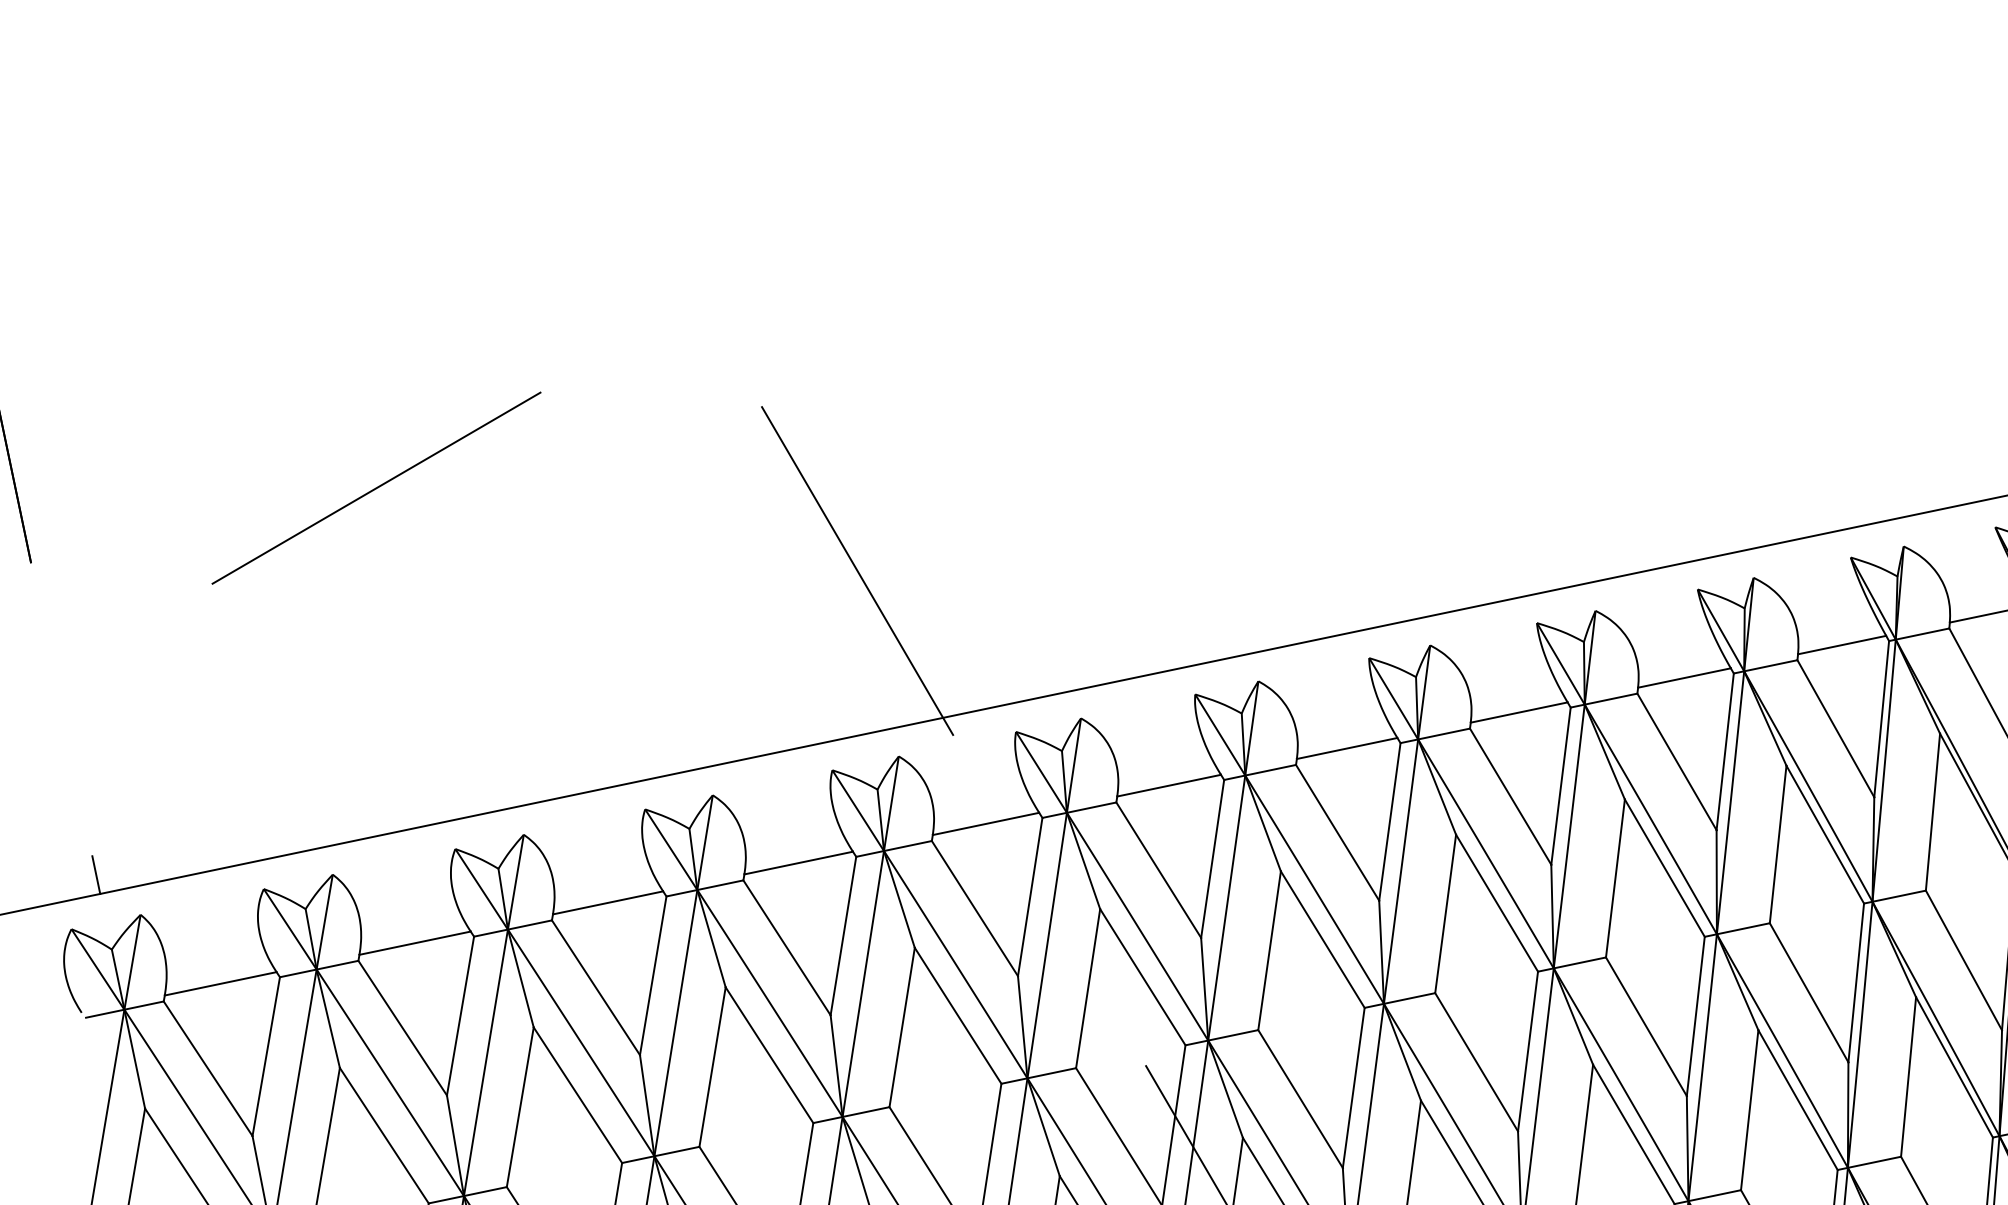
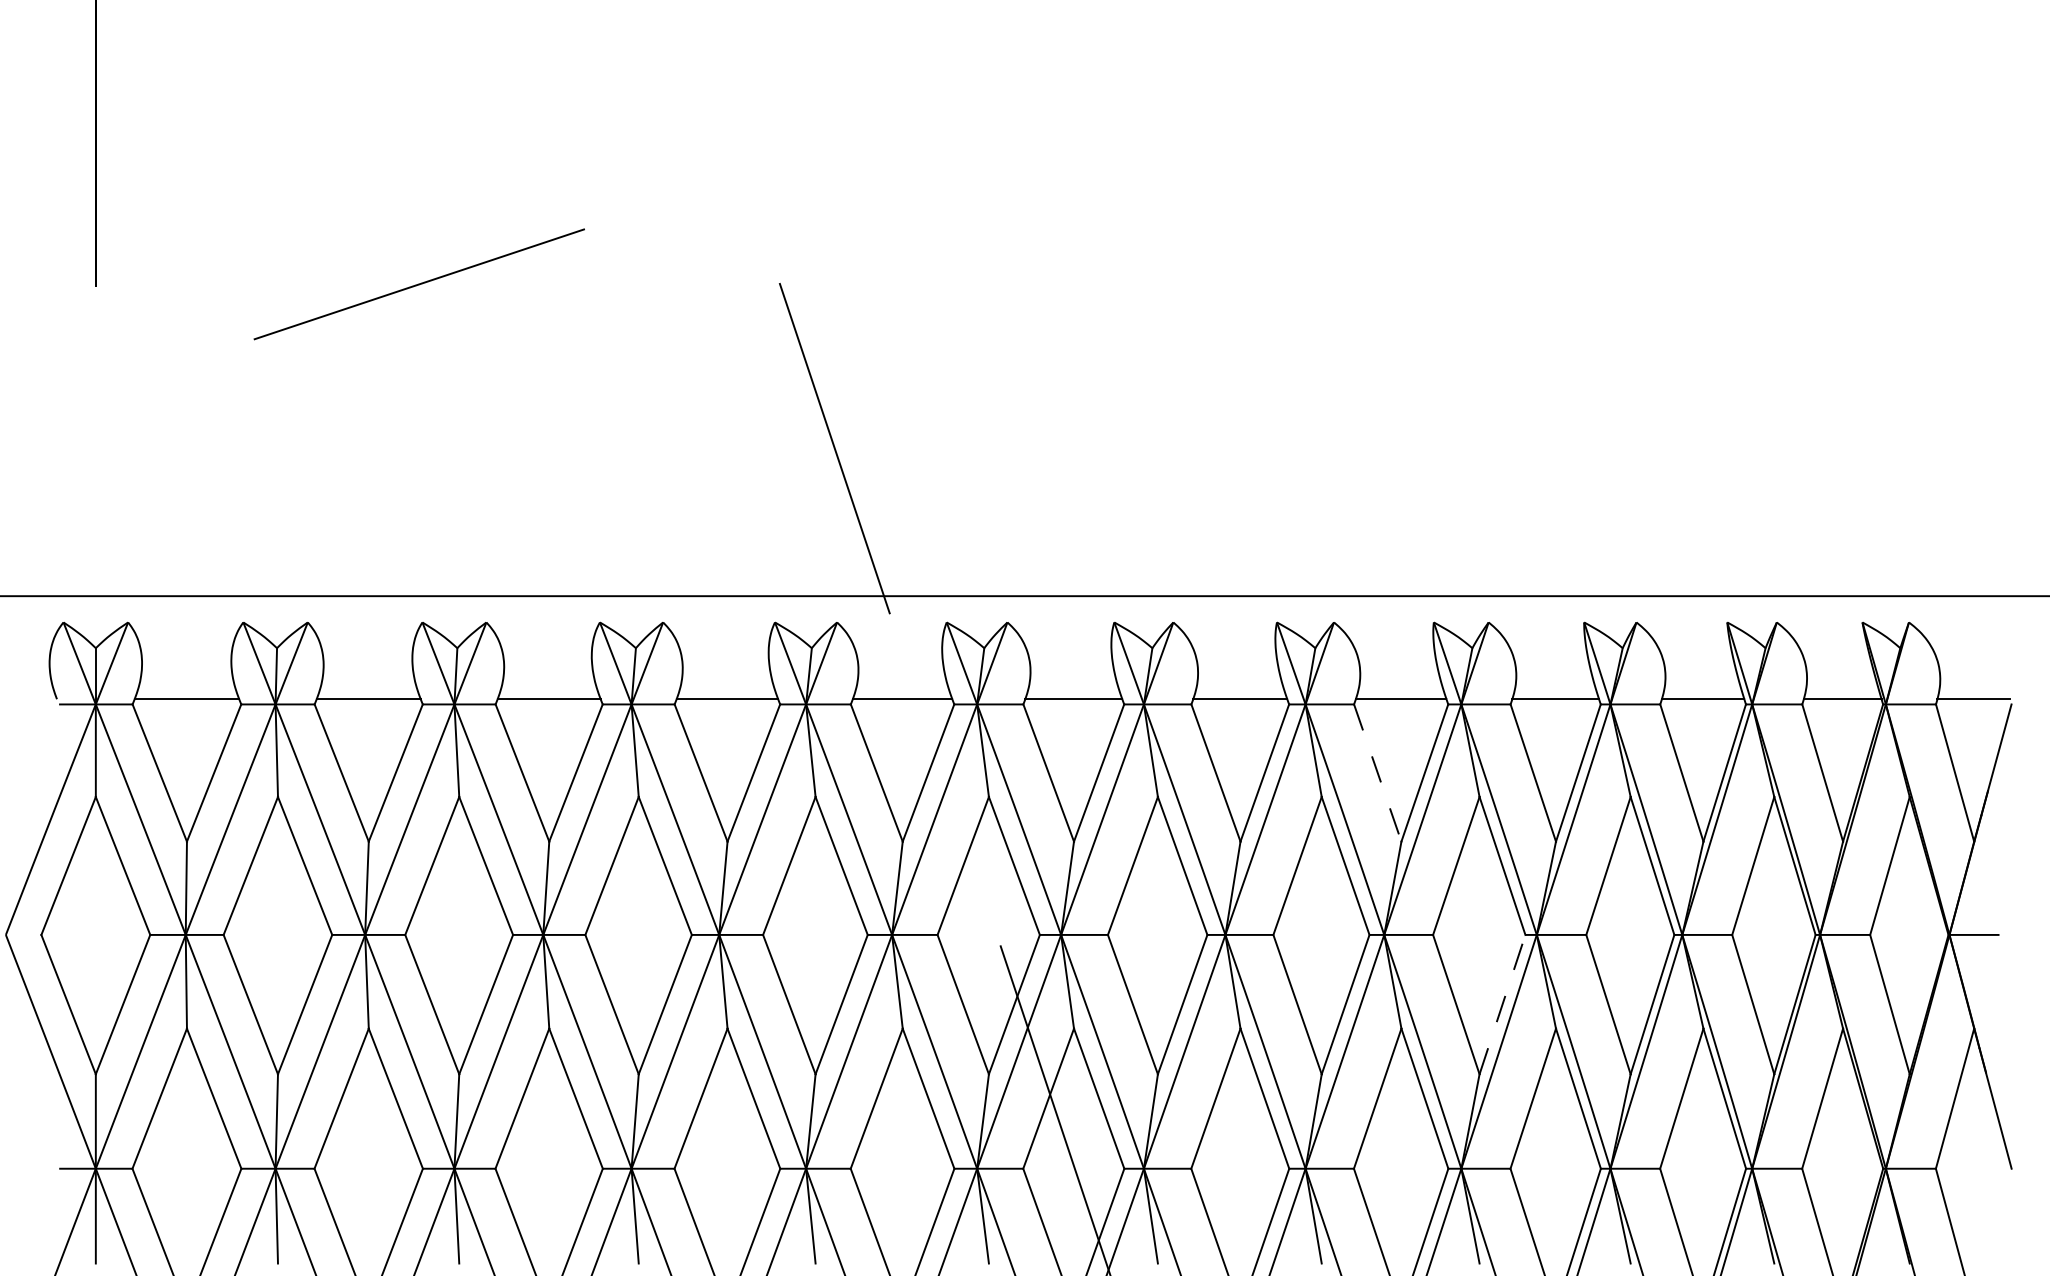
line: (1510, 797) -> (1377, 773), solid -> dashed
line: (95, 875) -> (95, 578), removed
line: (1695, 1016) -> (1502, 1004), solid -> dashed

